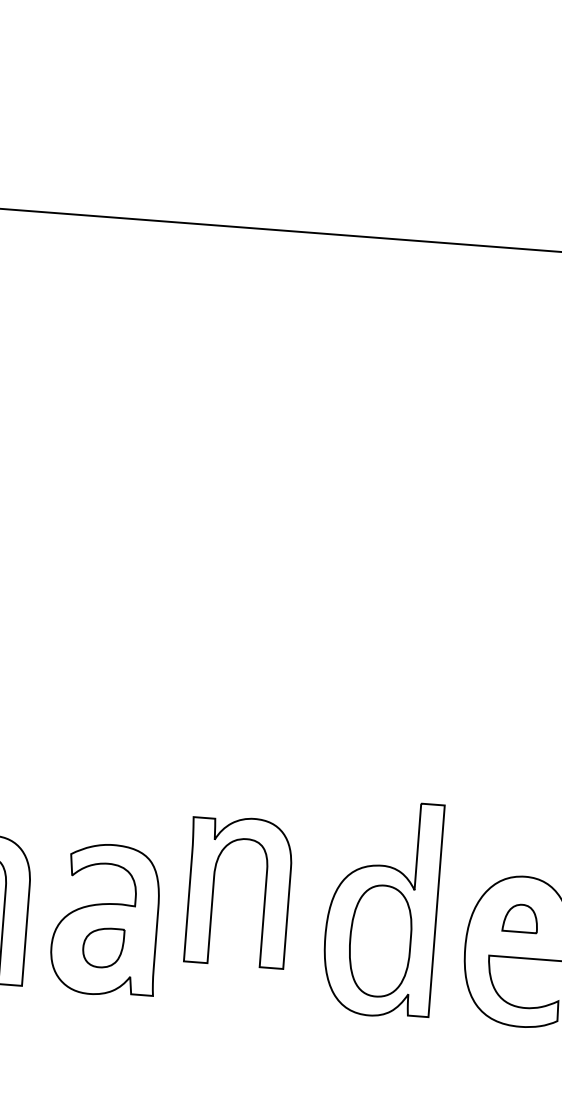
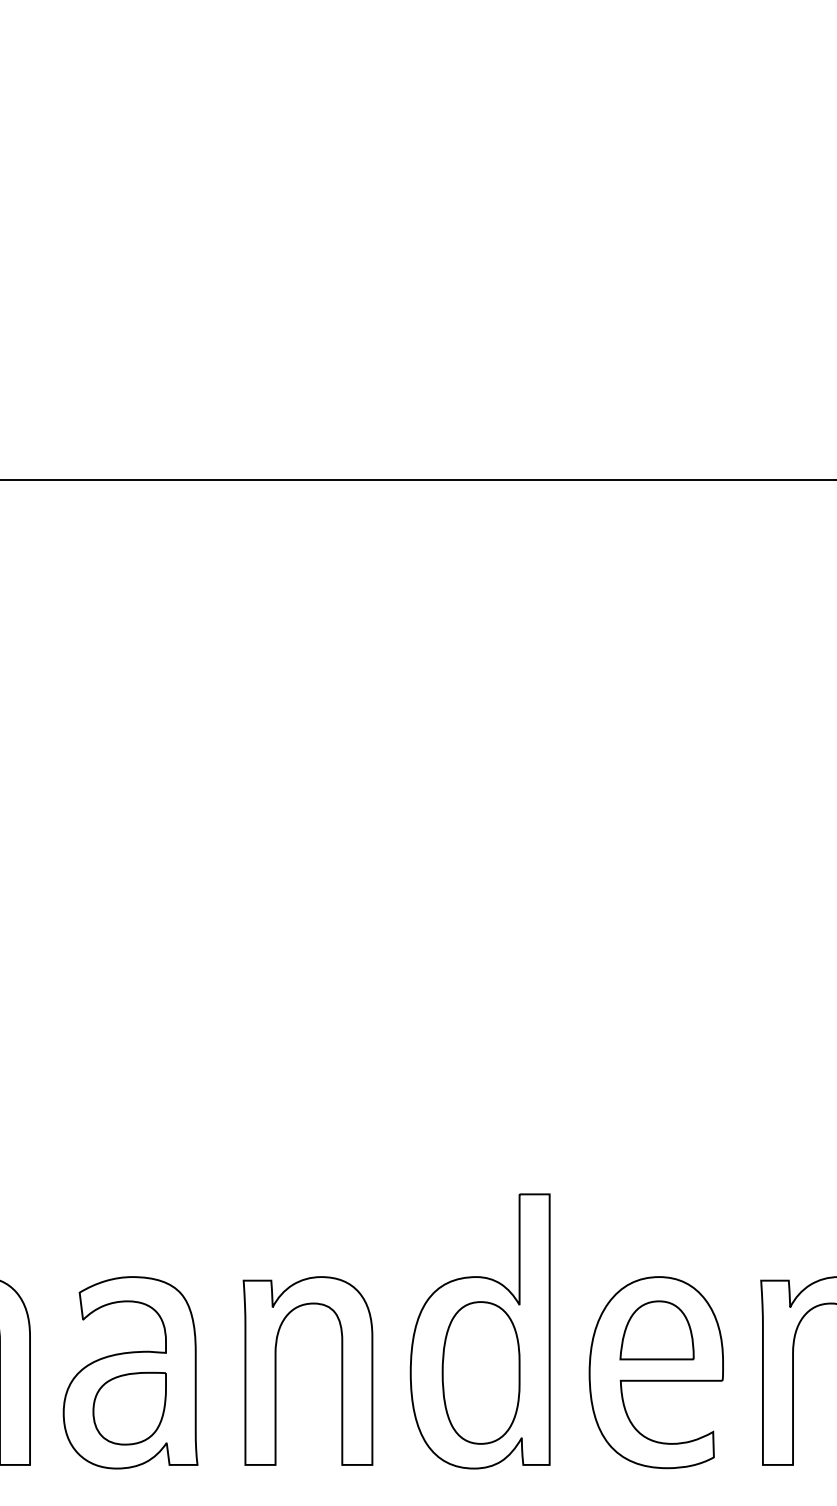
part: (213, 889) -> (276, 1370), moved
part: (520, 918) -> (656, 1330), size x1.67
part: (103, 947) -> (129, 1408), size x1.43

